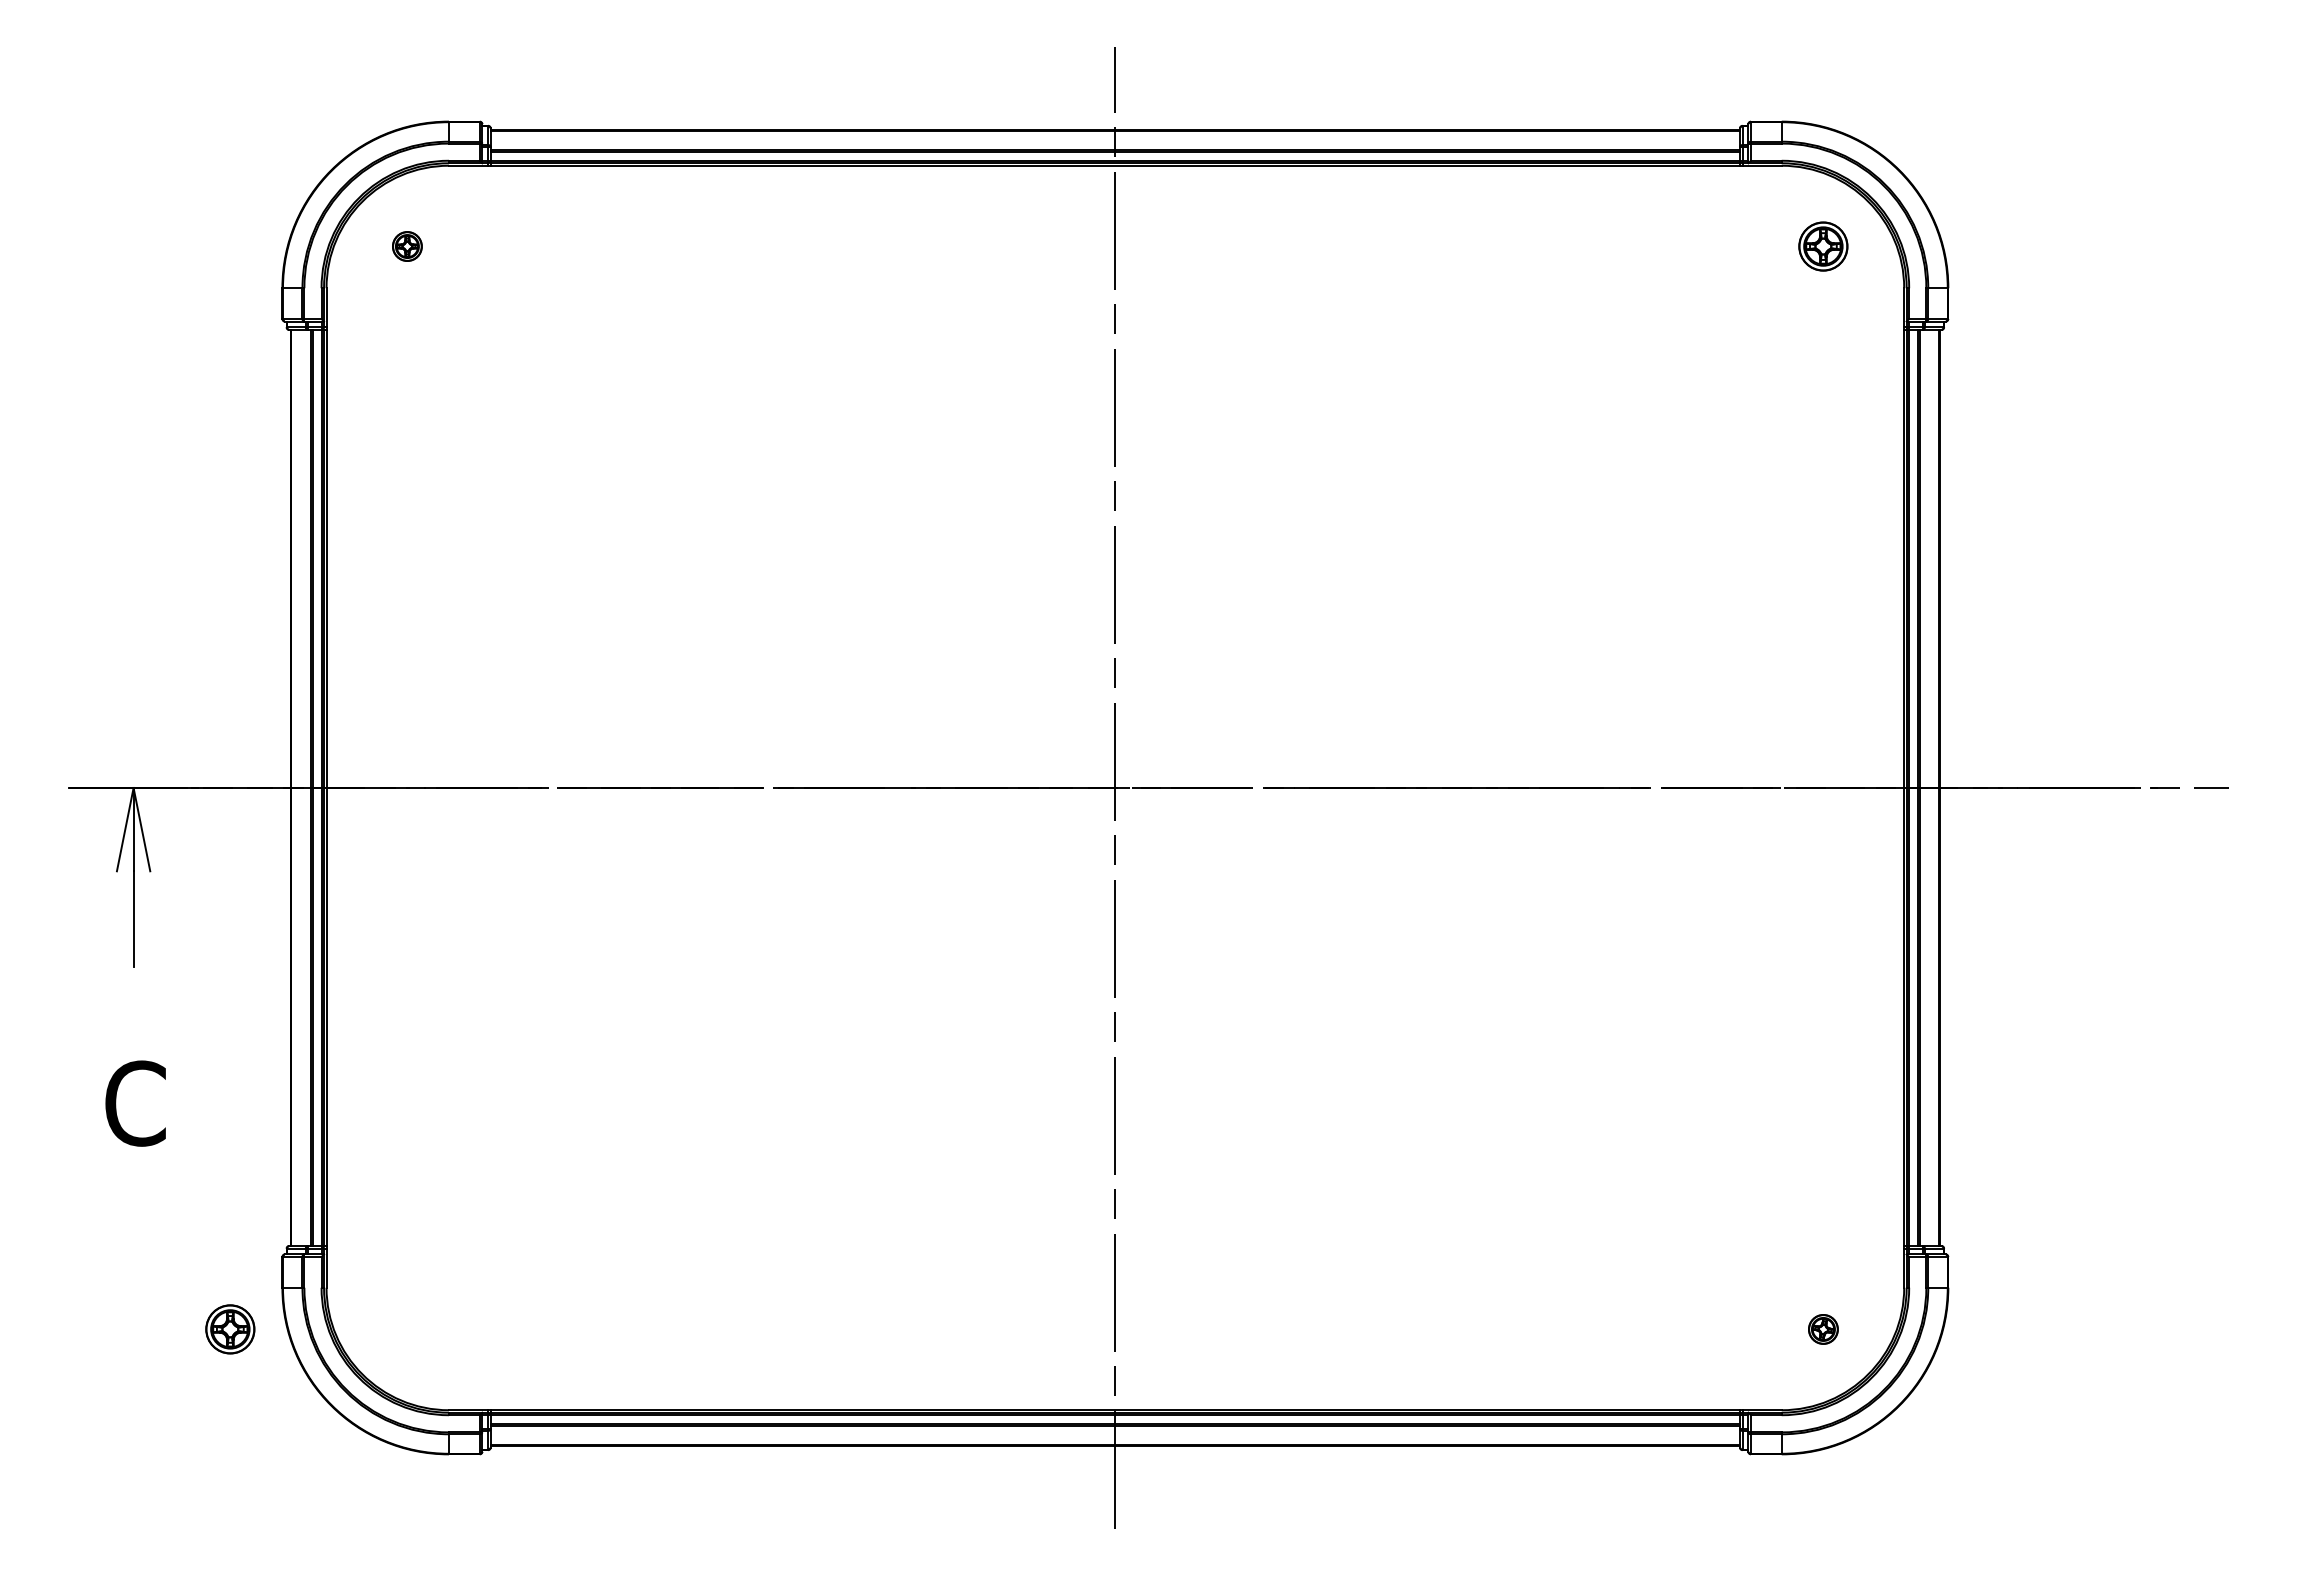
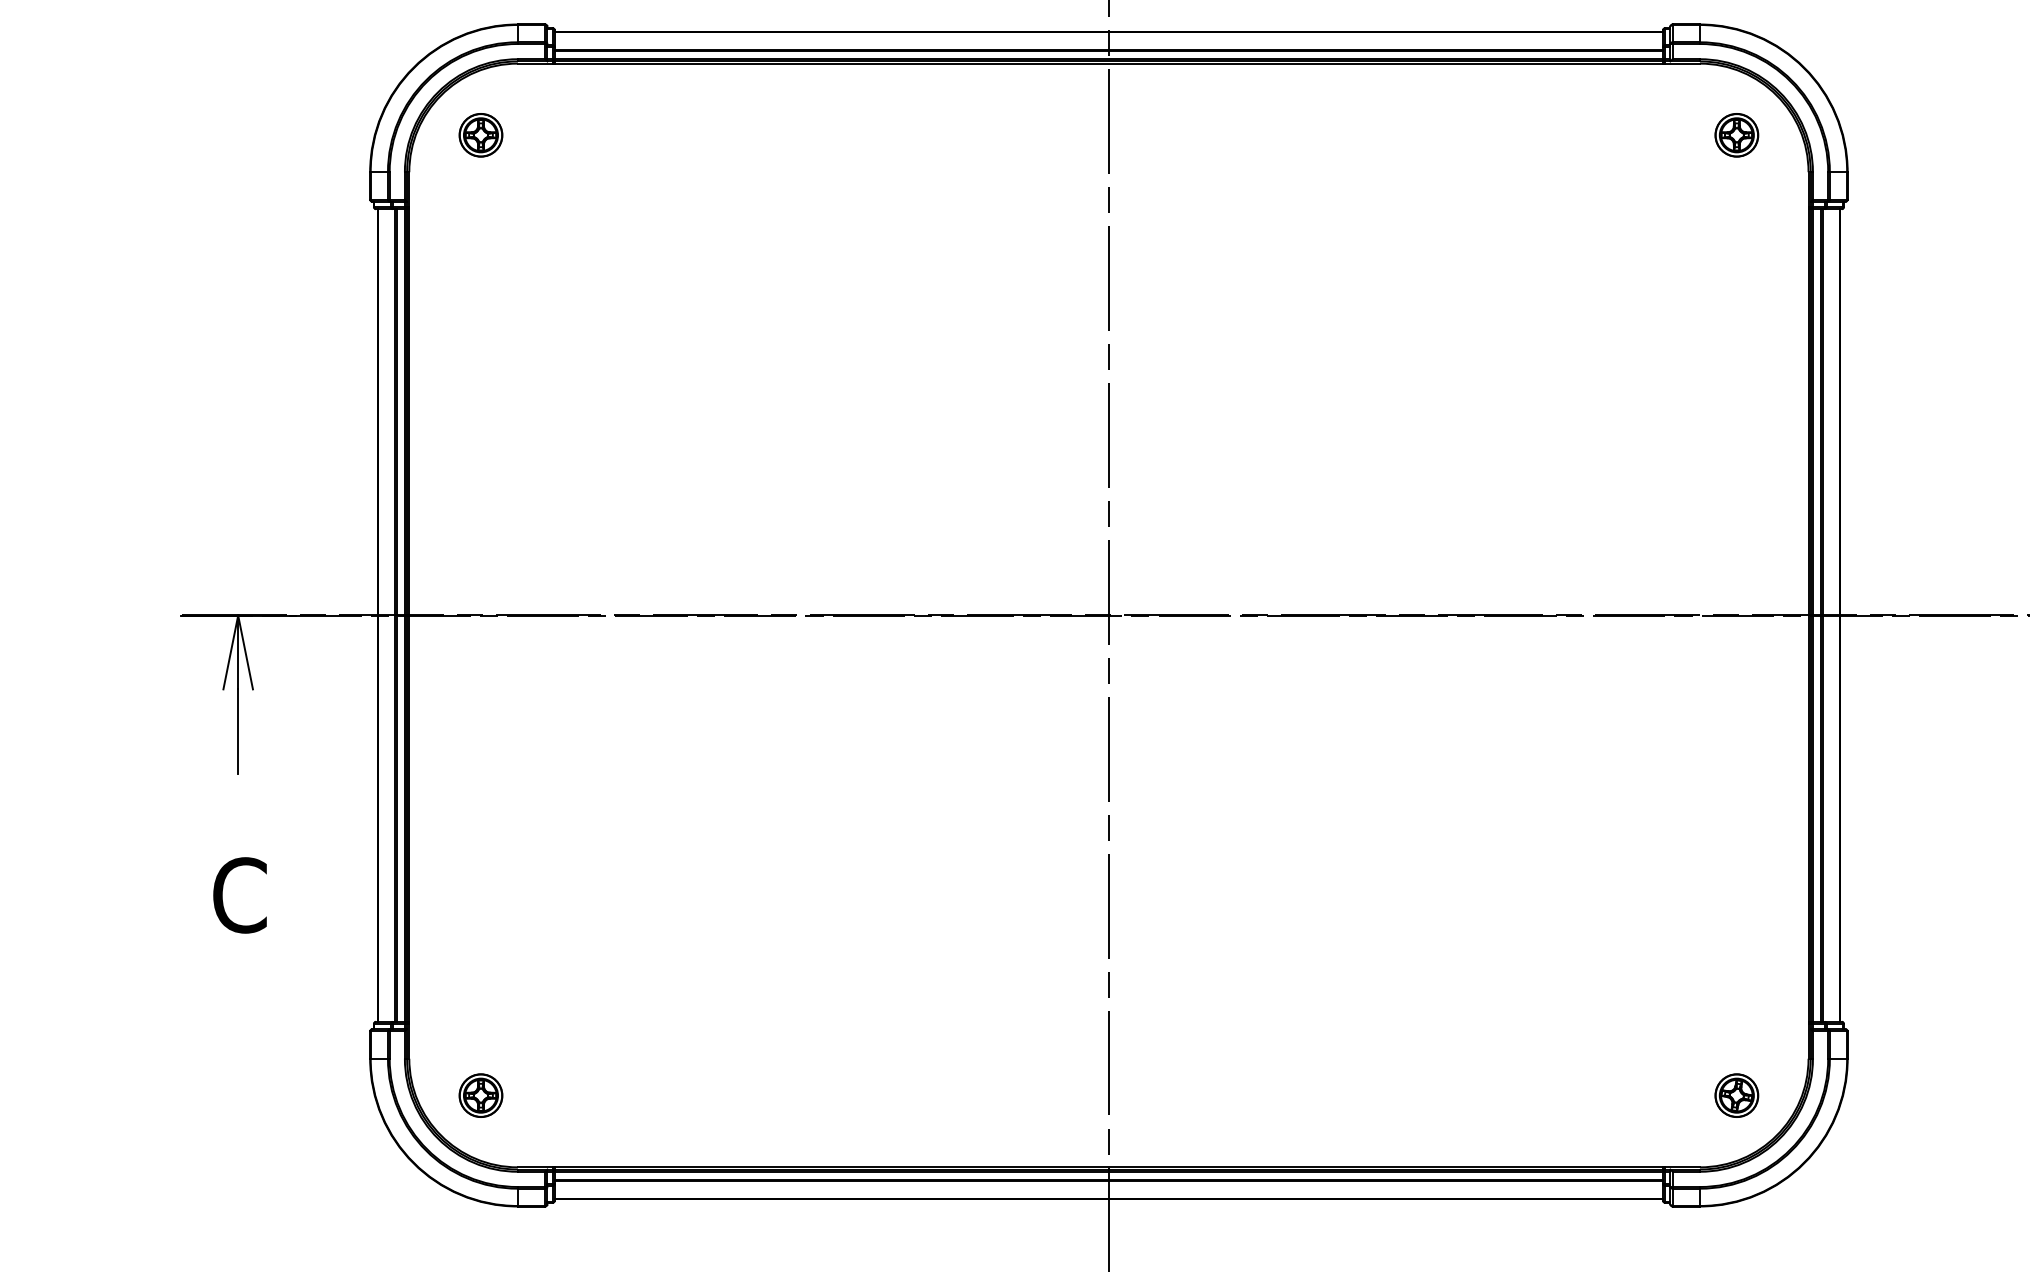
part: (407, 246) -> (481, 135), size x1.67
part: (230, 1329) -> (481, 1095), moved
part: (1823, 1329) -> (1736, 1095), size x1.67

